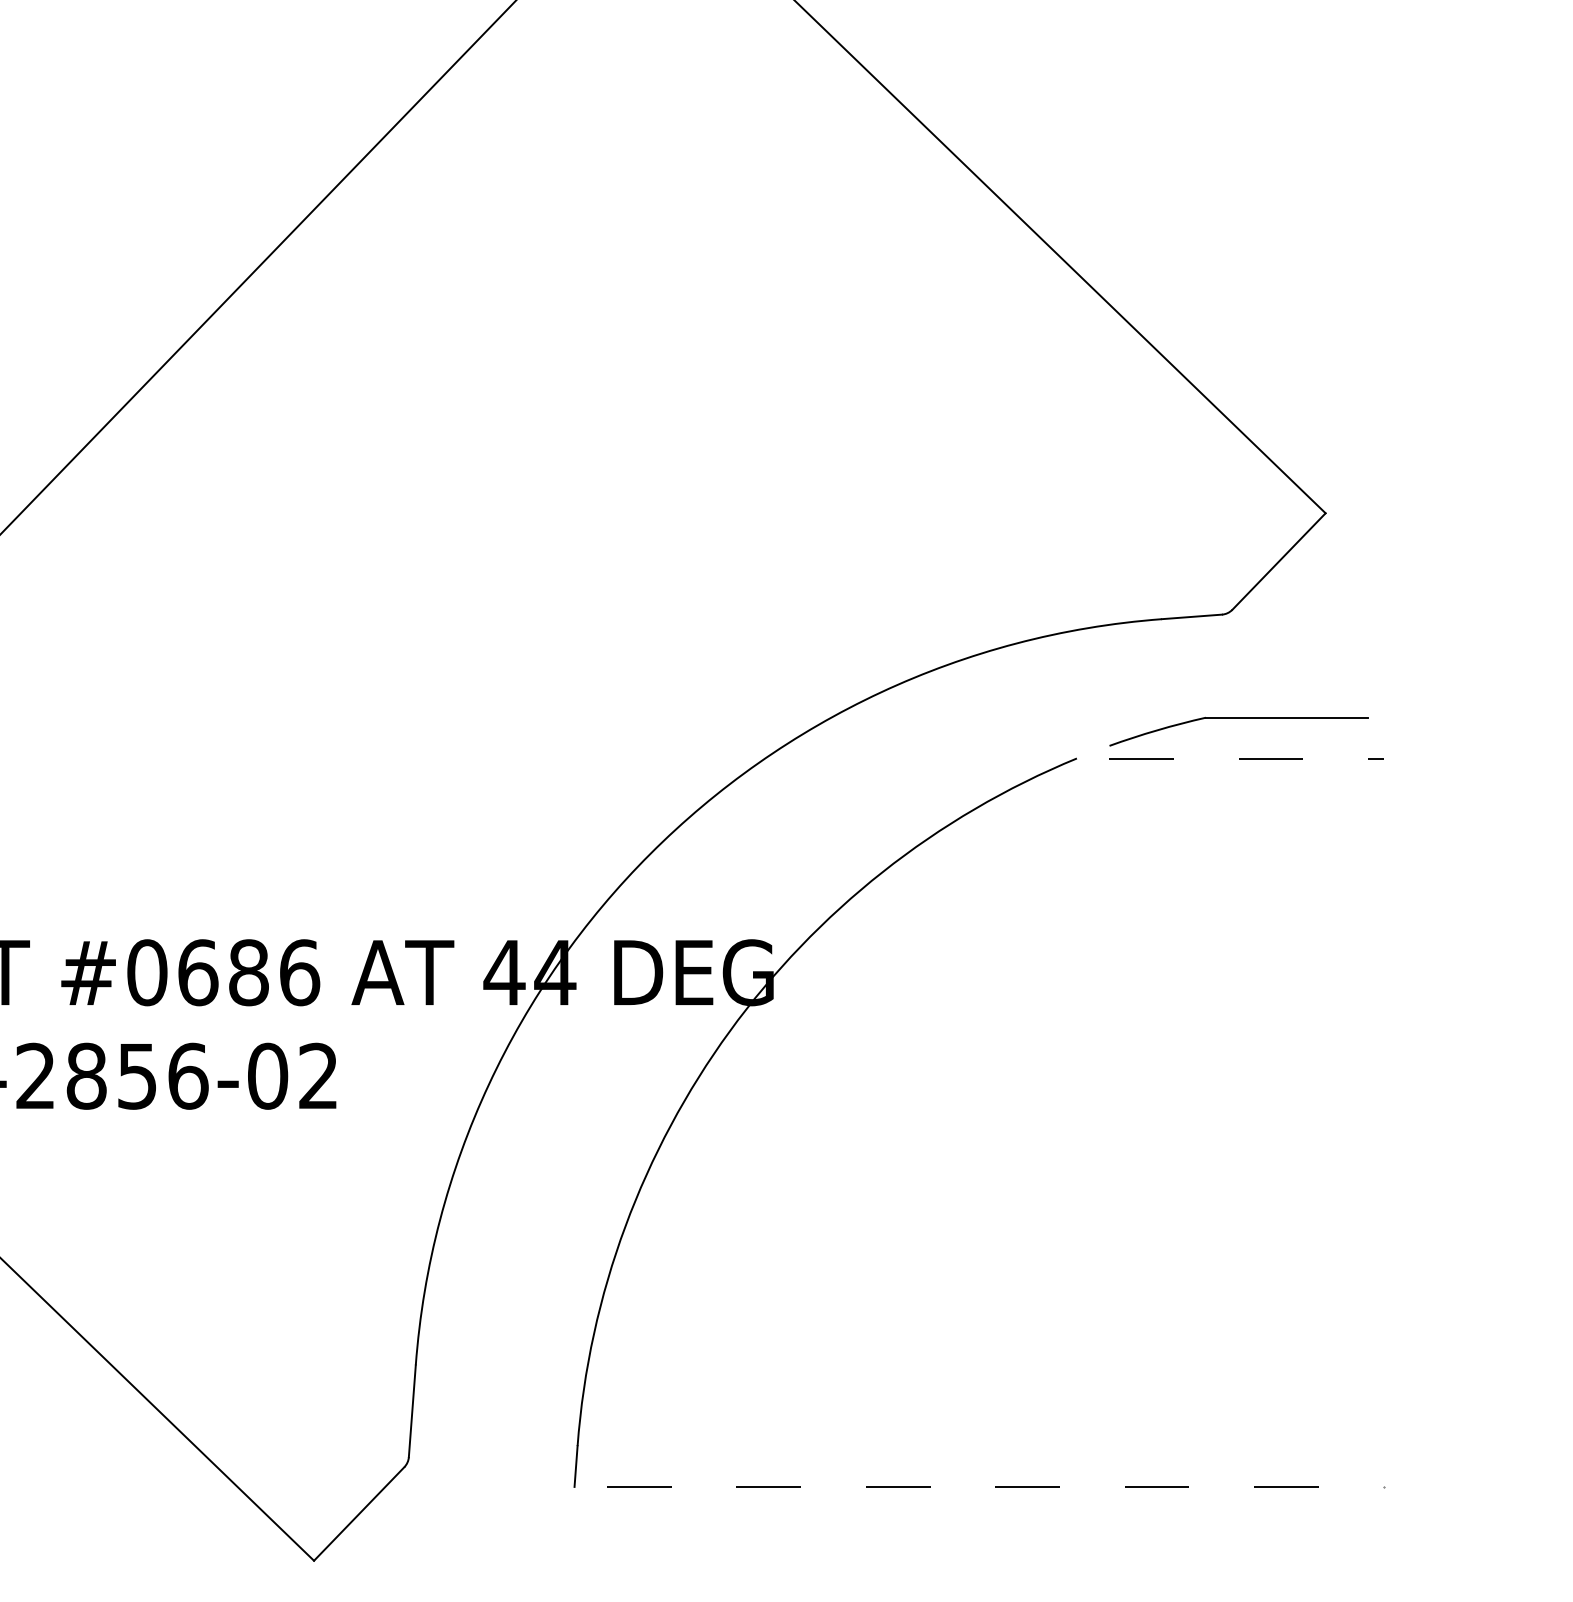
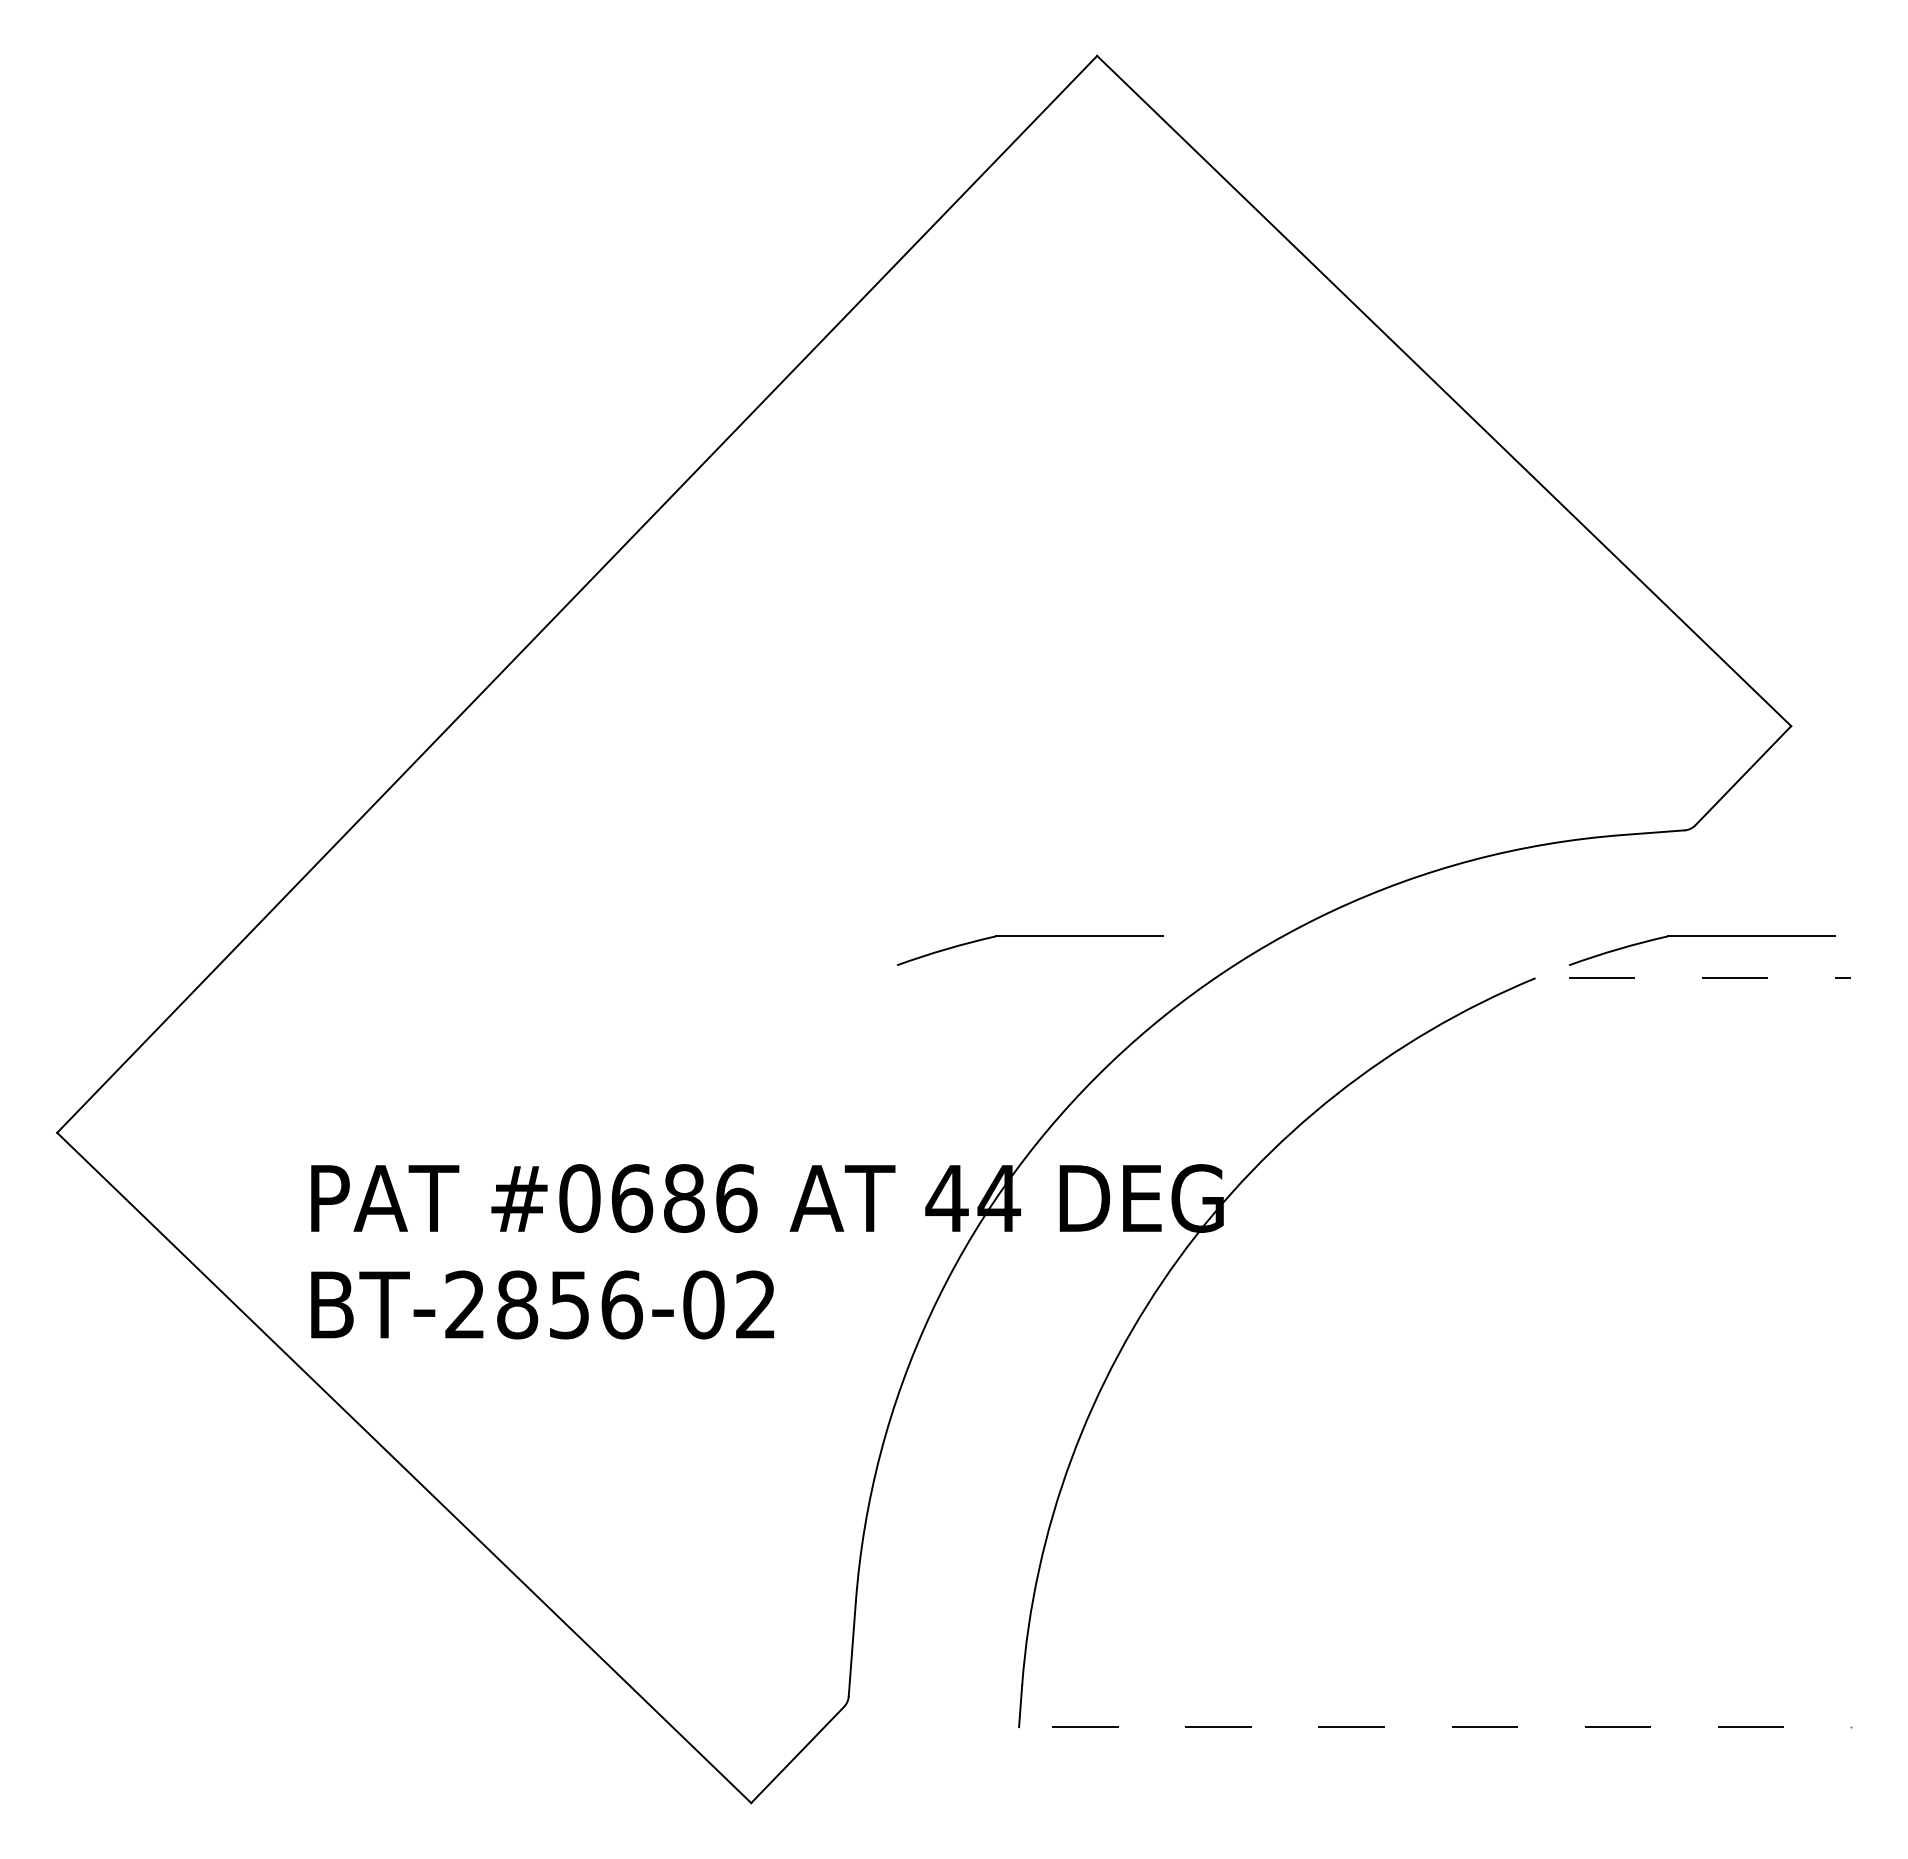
part: (585, 717) -> (1030, 936), added

